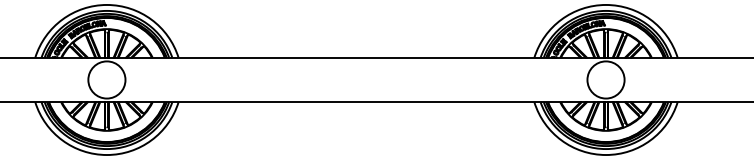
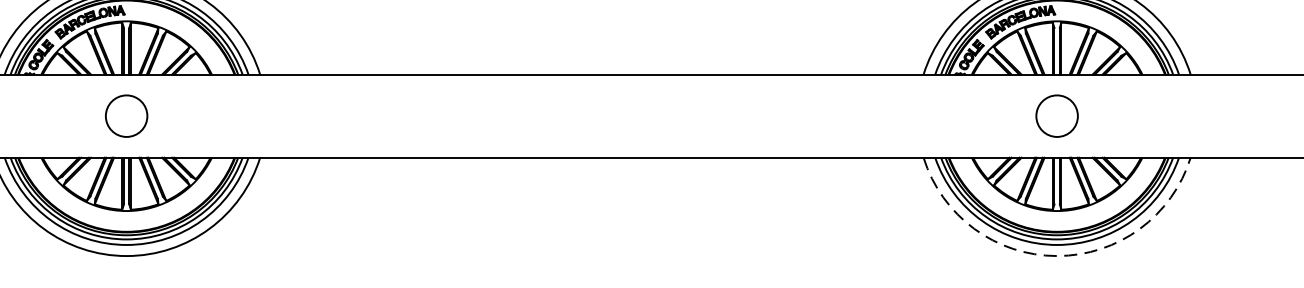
circle: (106, 79) -> (125, 115), size x0.6
circle: (605, 79) -> (1056, 115), size x0.6
arc: (606, 155) -> (1058, 256), solid -> dashed

